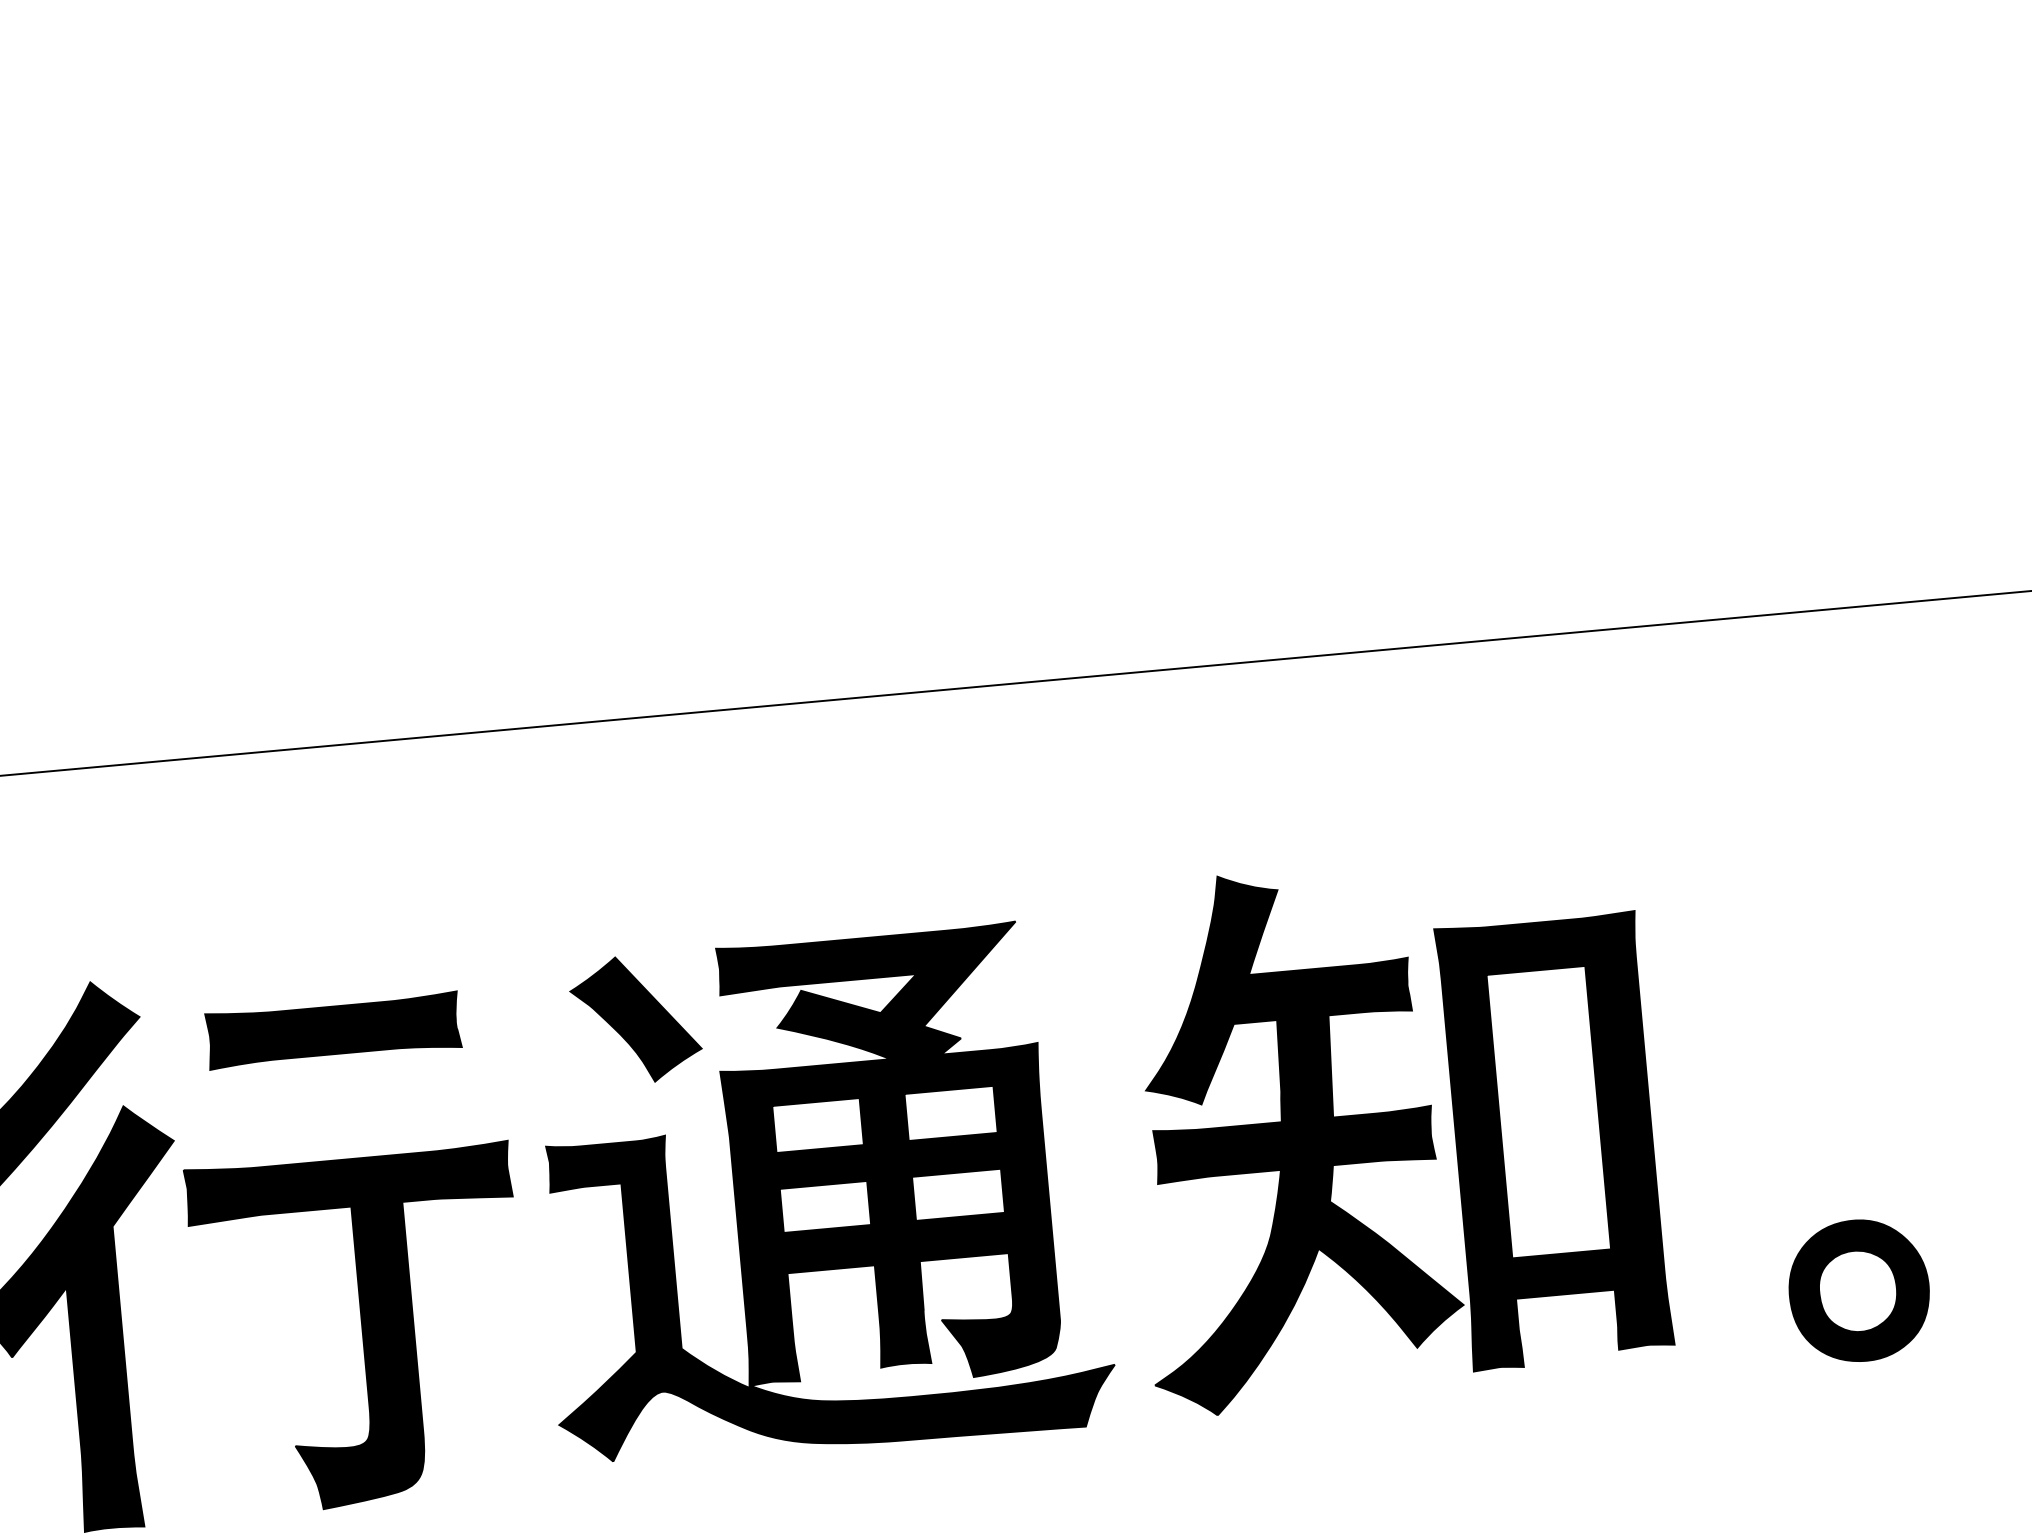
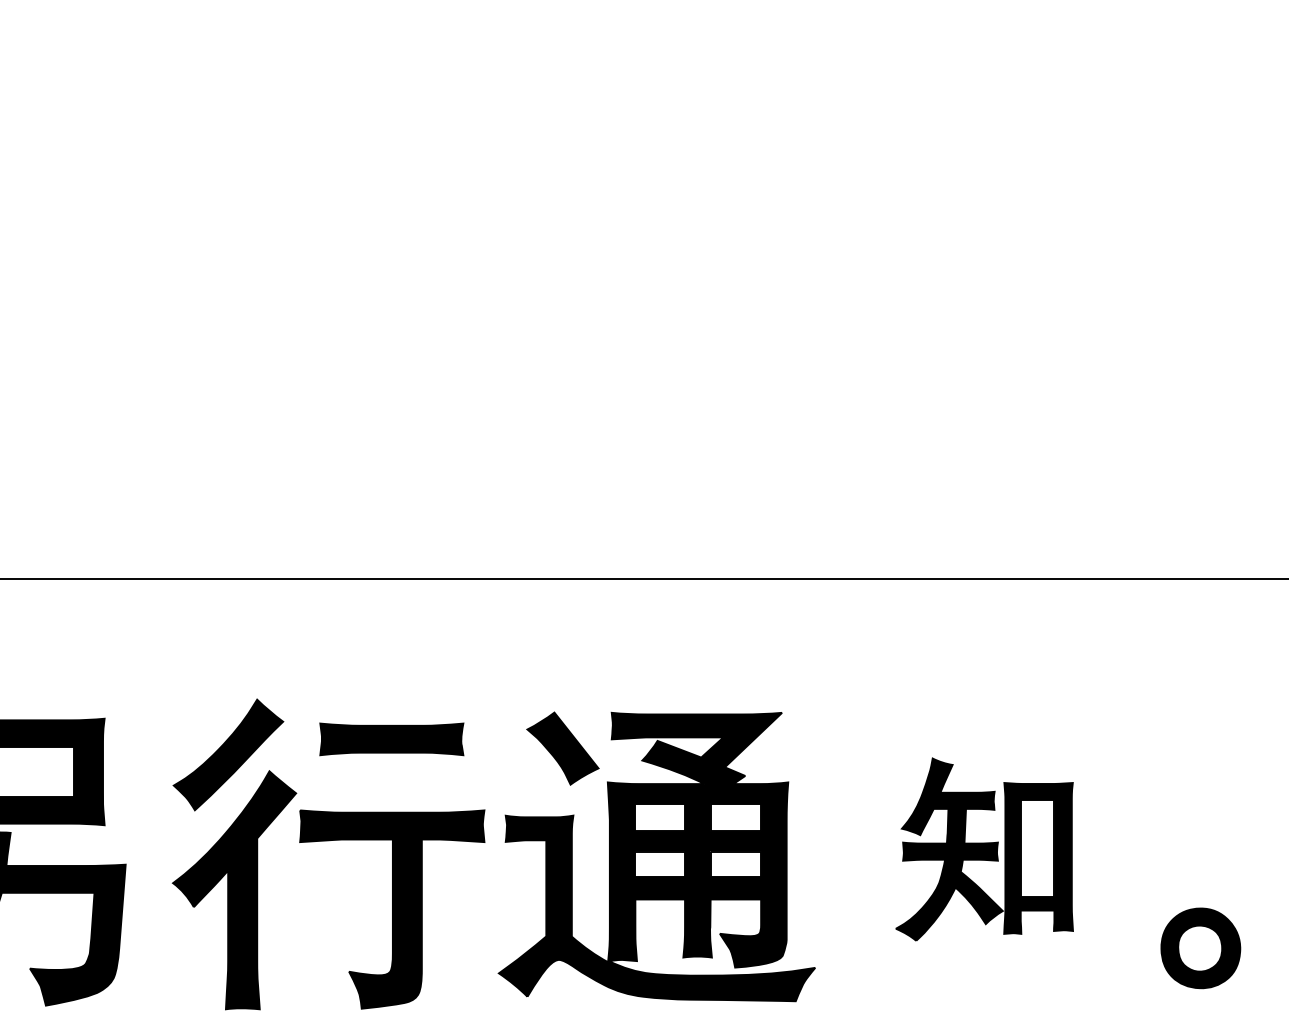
part: (1393, 1129) -> (984, 849), size x0.6
part: (1858, 1291) -> (1200, 948), moved

